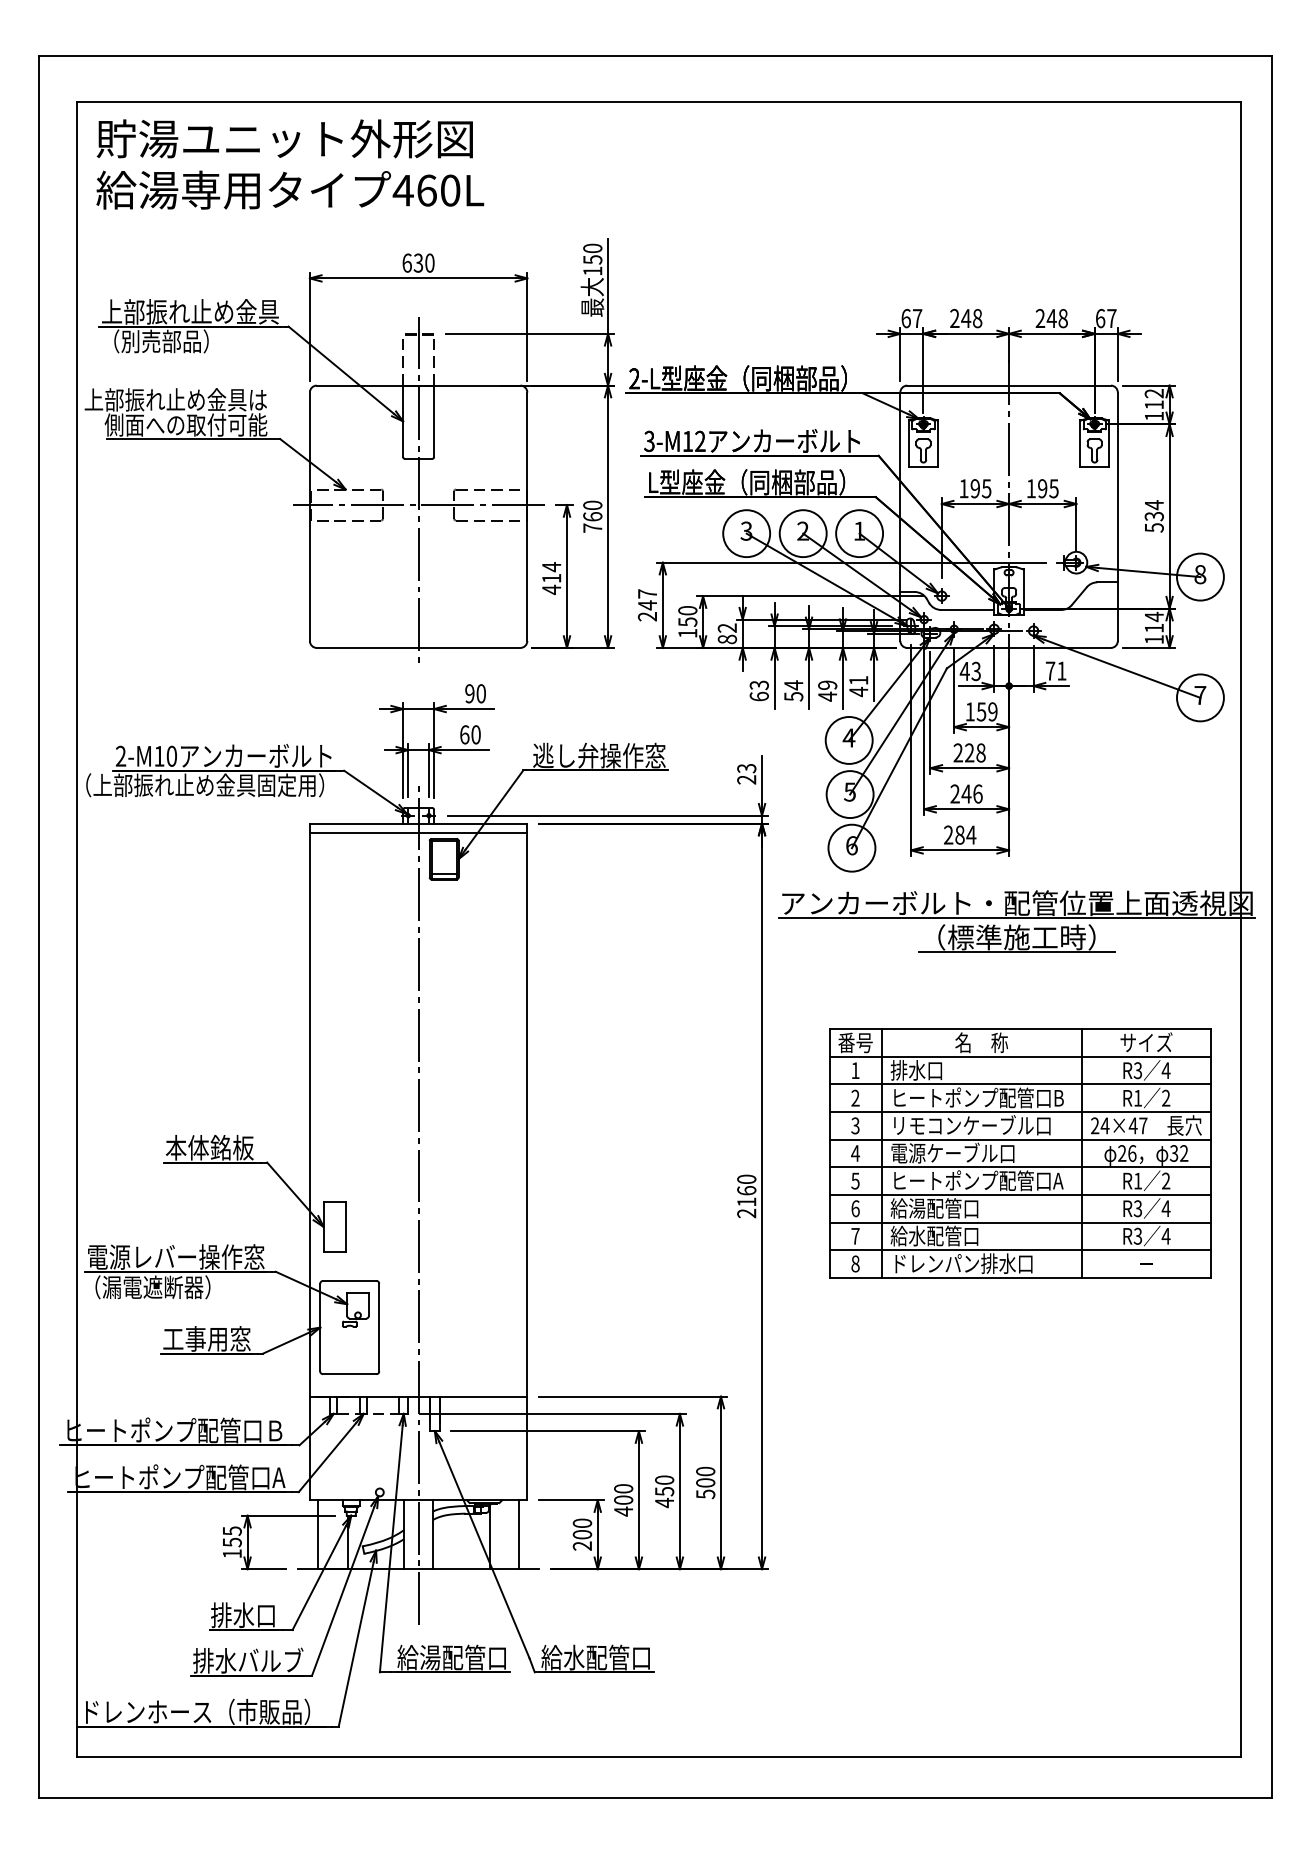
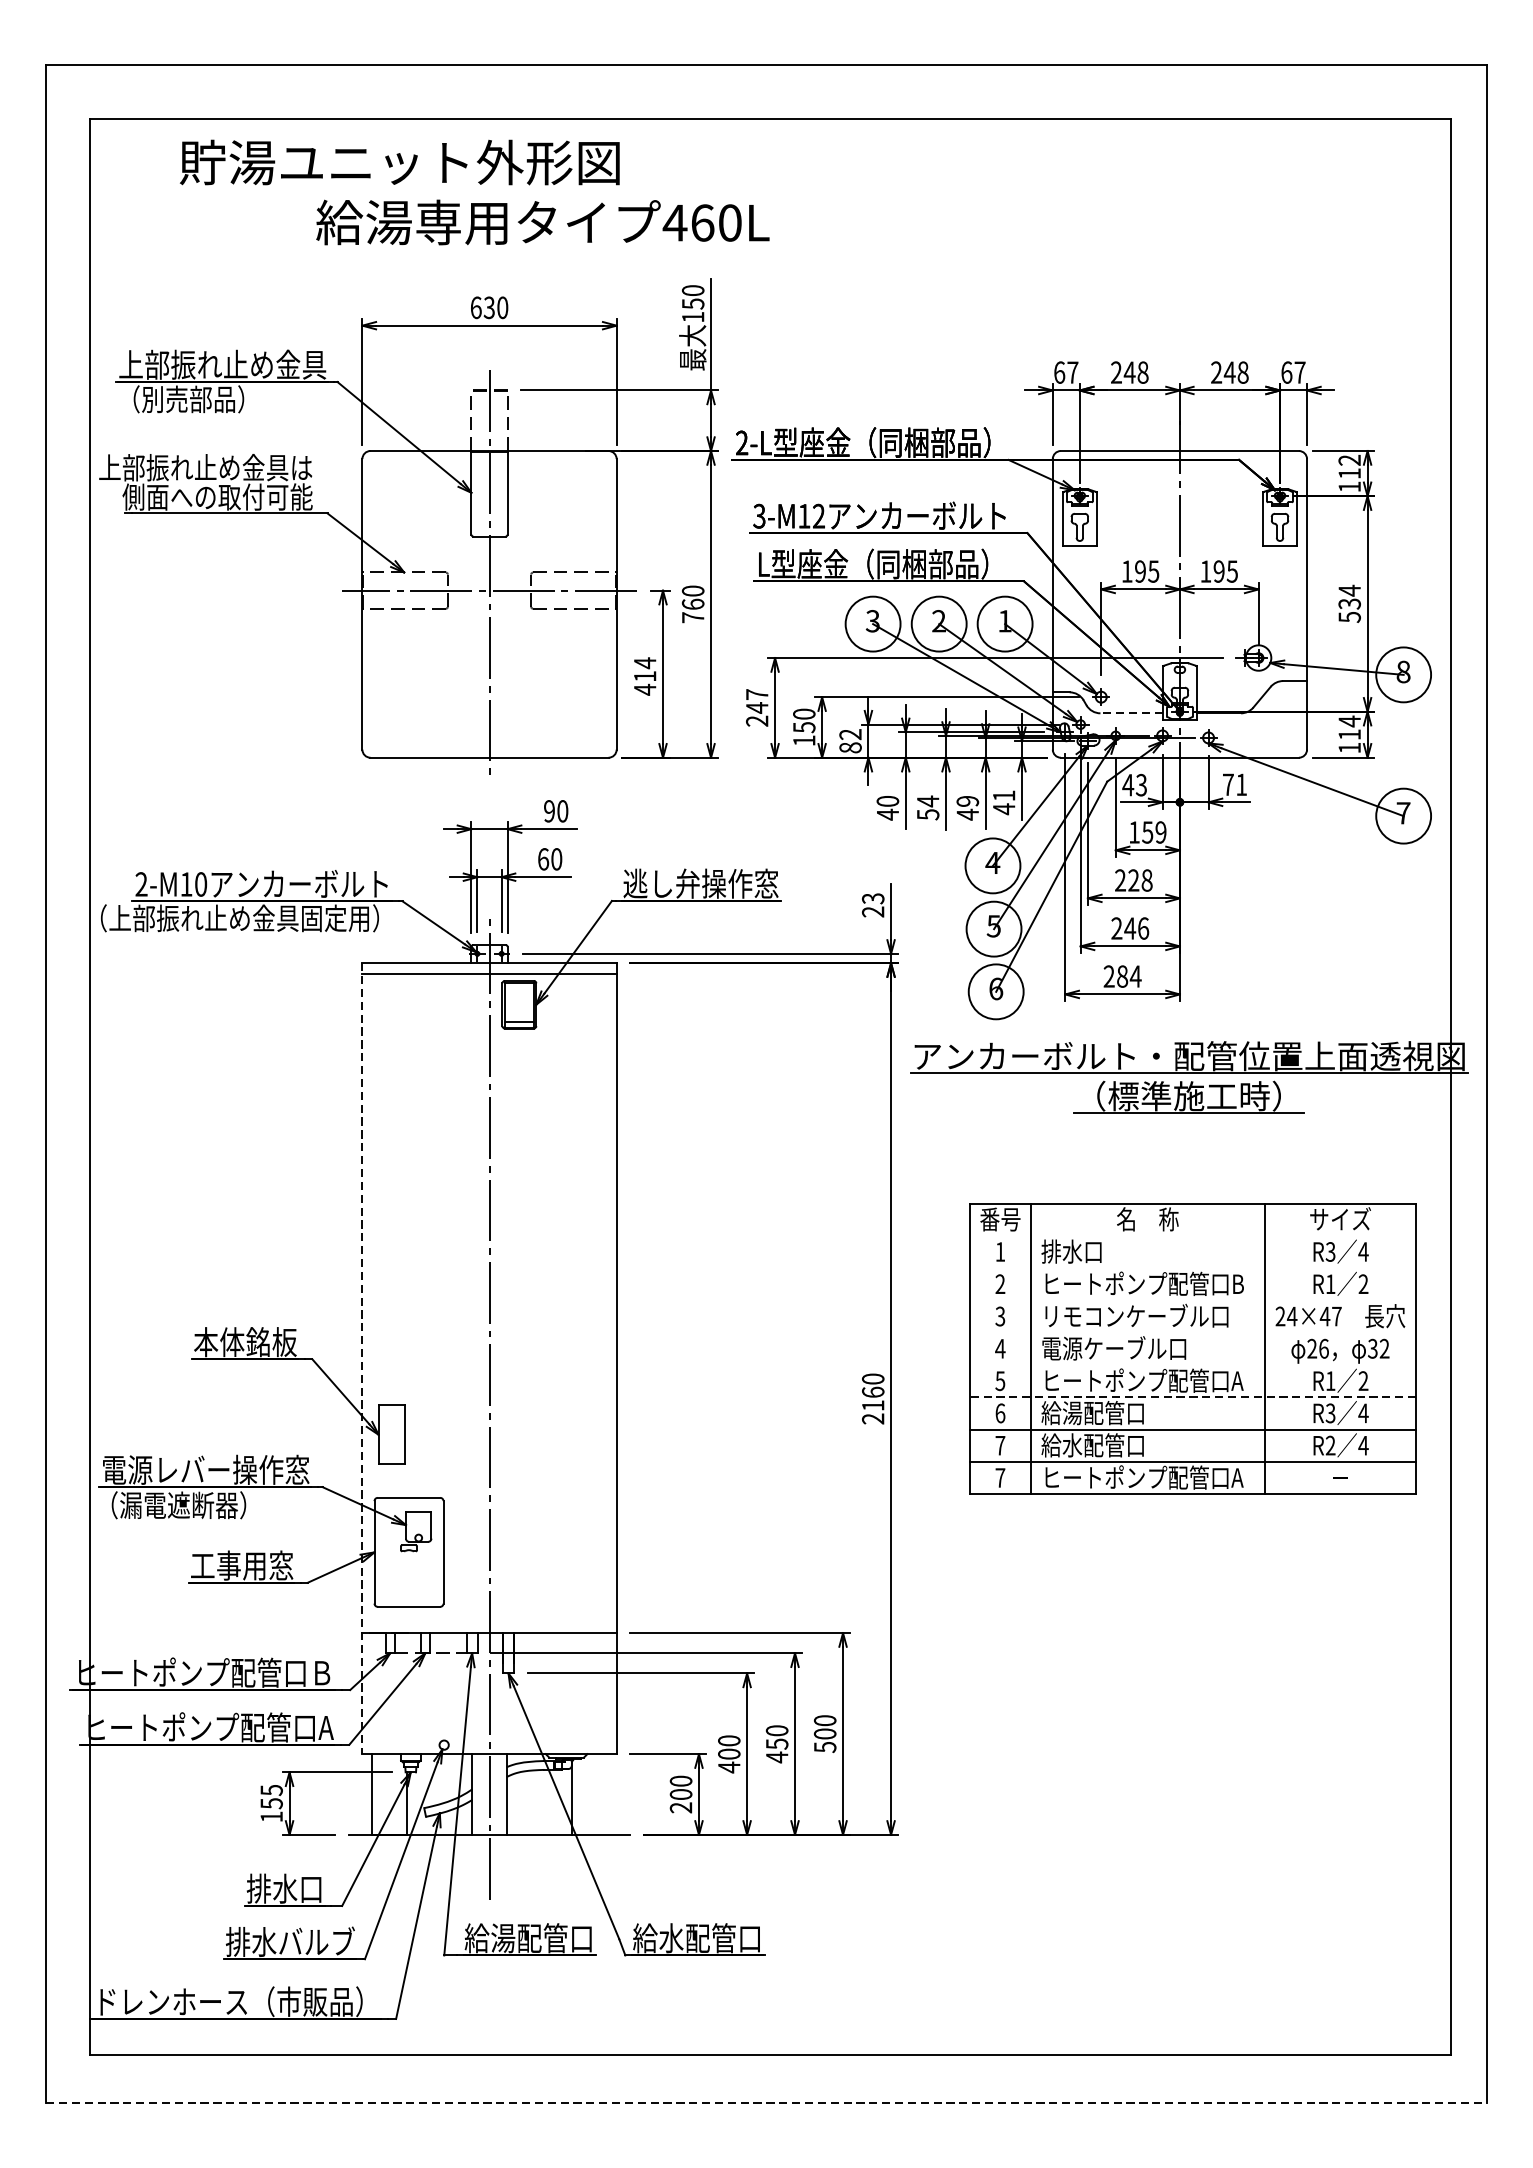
text: (284, 138) -> (399, 162), moved
text: (290, 189) -> (543, 221), moved
line: (967, 609) -> (1131, 712), solid -> dashed
text: (758, 690) -> (886, 807), 63 -> 40
line: (1020, 1056) -> (1193, 1235), removed
line: (1020, 1084) -> (1193, 1268), removed
line: (1020, 1112) -> (1193, 1300), removed
line: (1020, 1139) -> (1193, 1332), removed
line: (309, 1162) -> (361, 1359), solid -> dashed
line: (1020, 1167) -> (1193, 1365), removed
line: (1020, 1194) -> (1193, 1396), solid -> dashed
text: (1137, 1236) -> (1330, 1445), R3 -> R2
text: (855, 1263) -> (1000, 1477), 8 -> 7
text: (978, 1263) -> (1144, 1477), ドレンパン排水口 -> ヒートポンプ配管口A
line: (518, 1534) -> (606, 1794), removed
line: (655, 1798) -> (766, 2102), solid -> dashed

